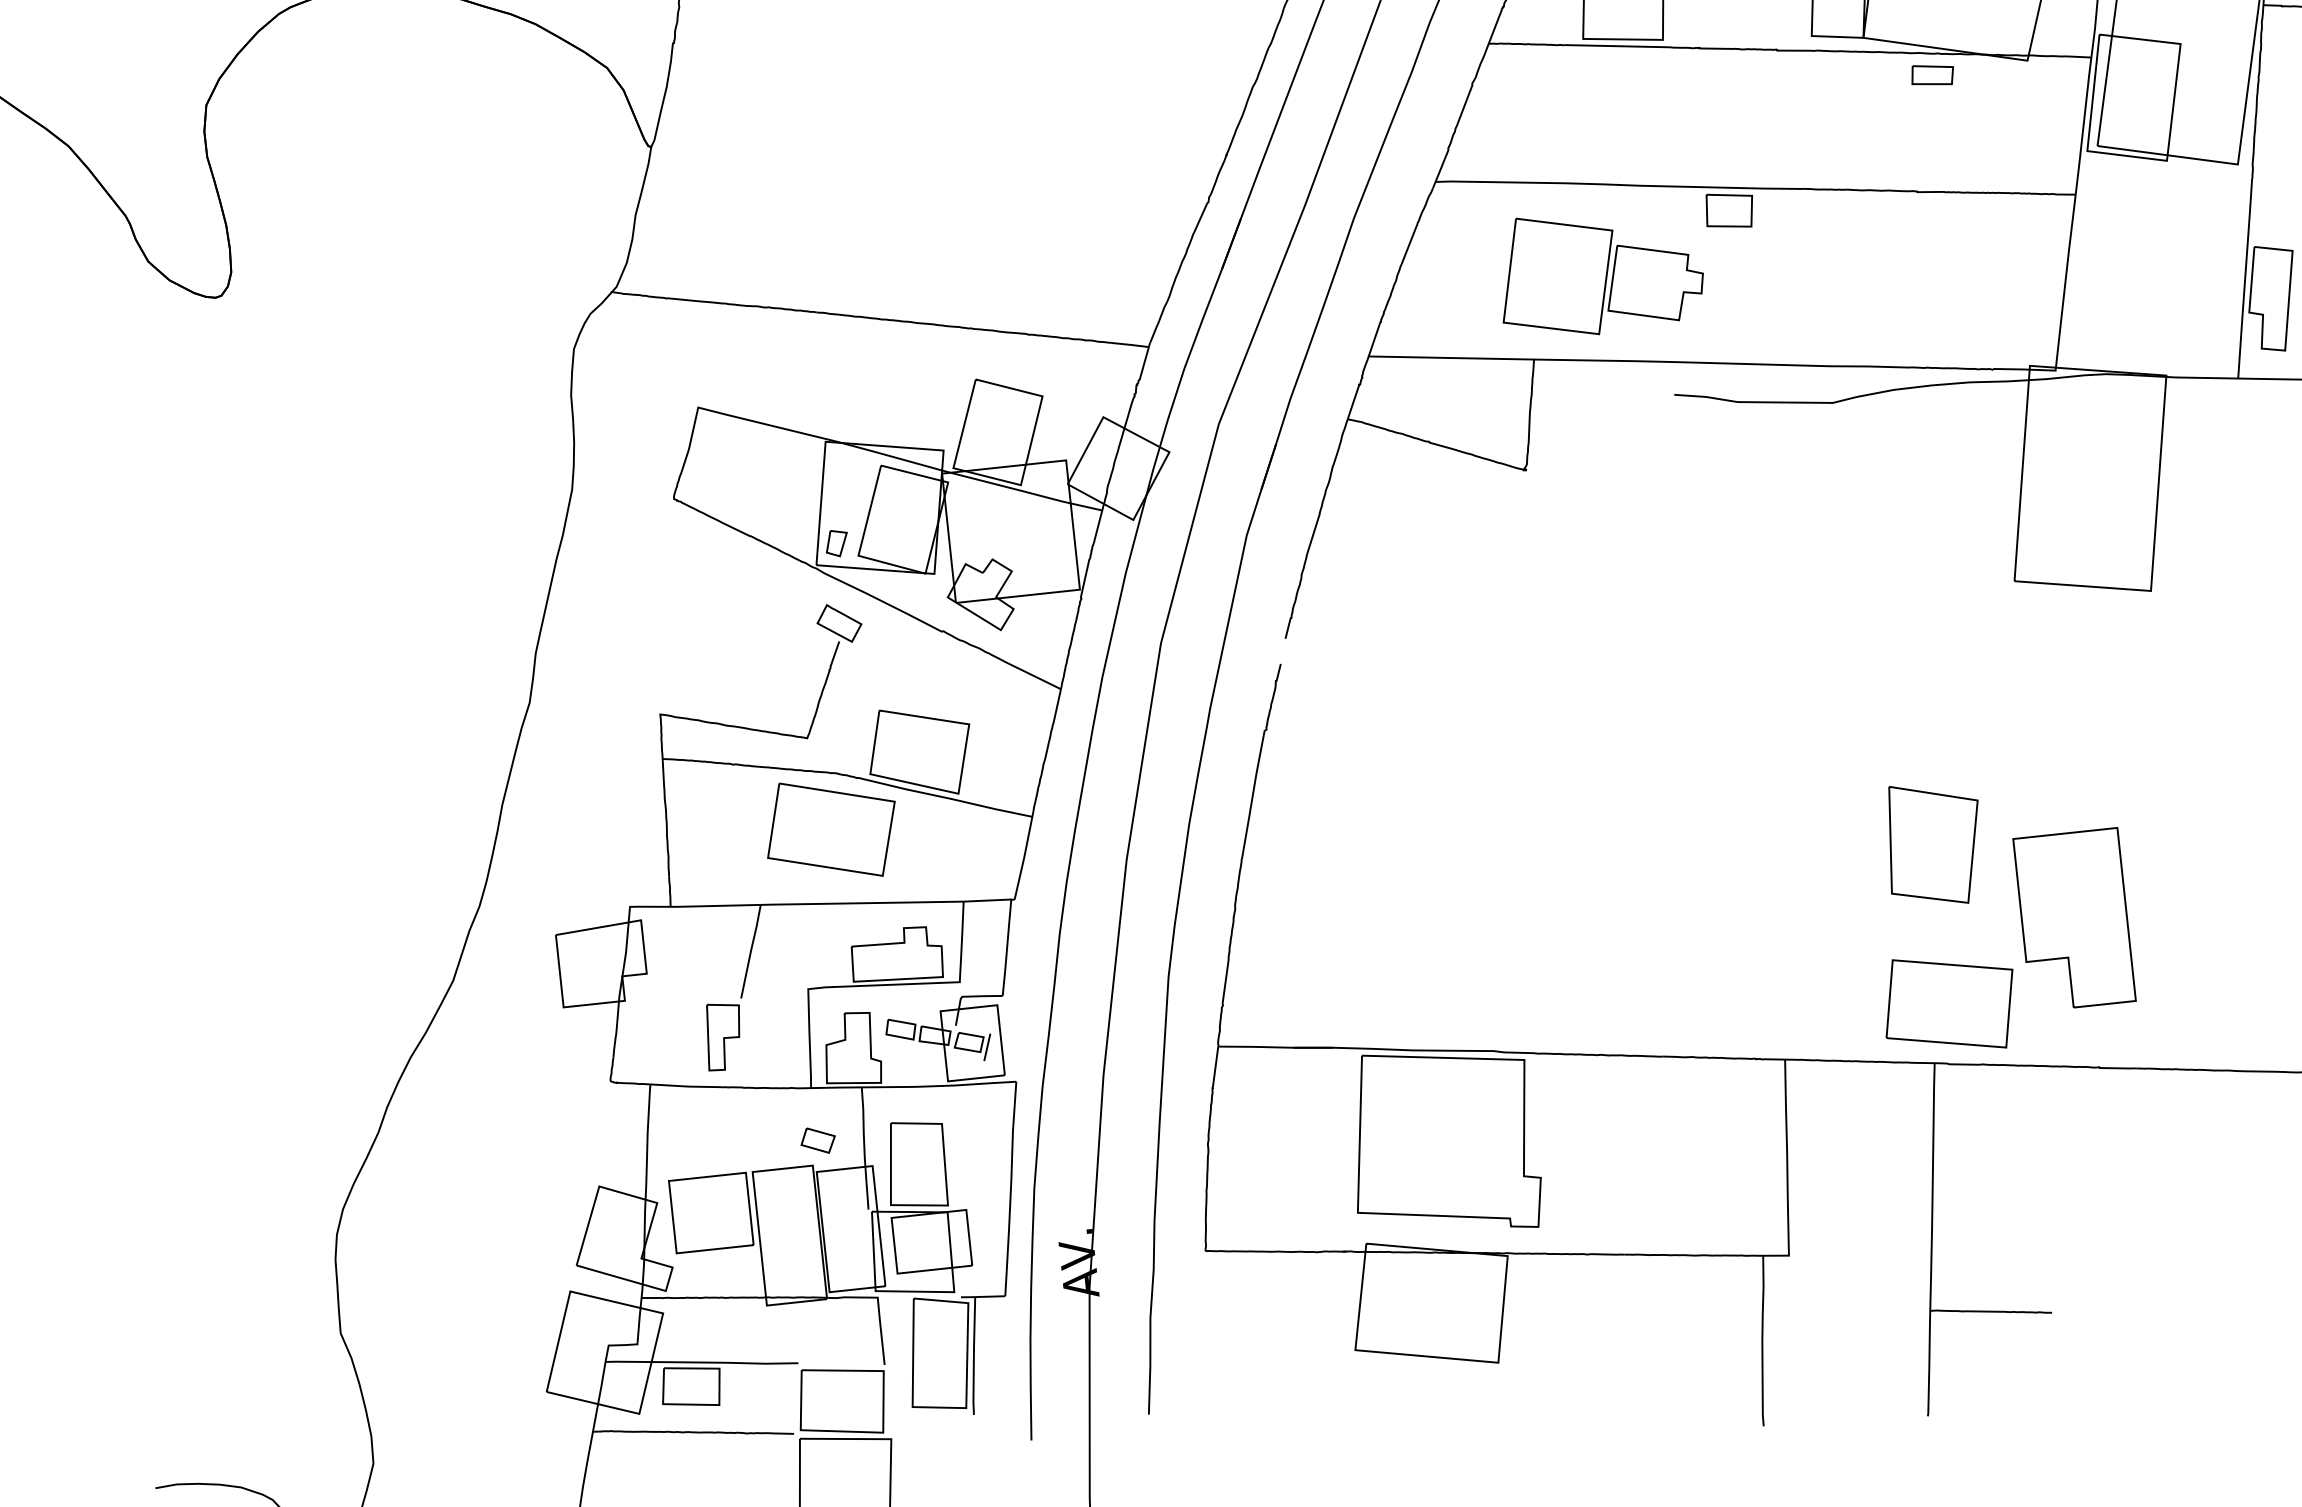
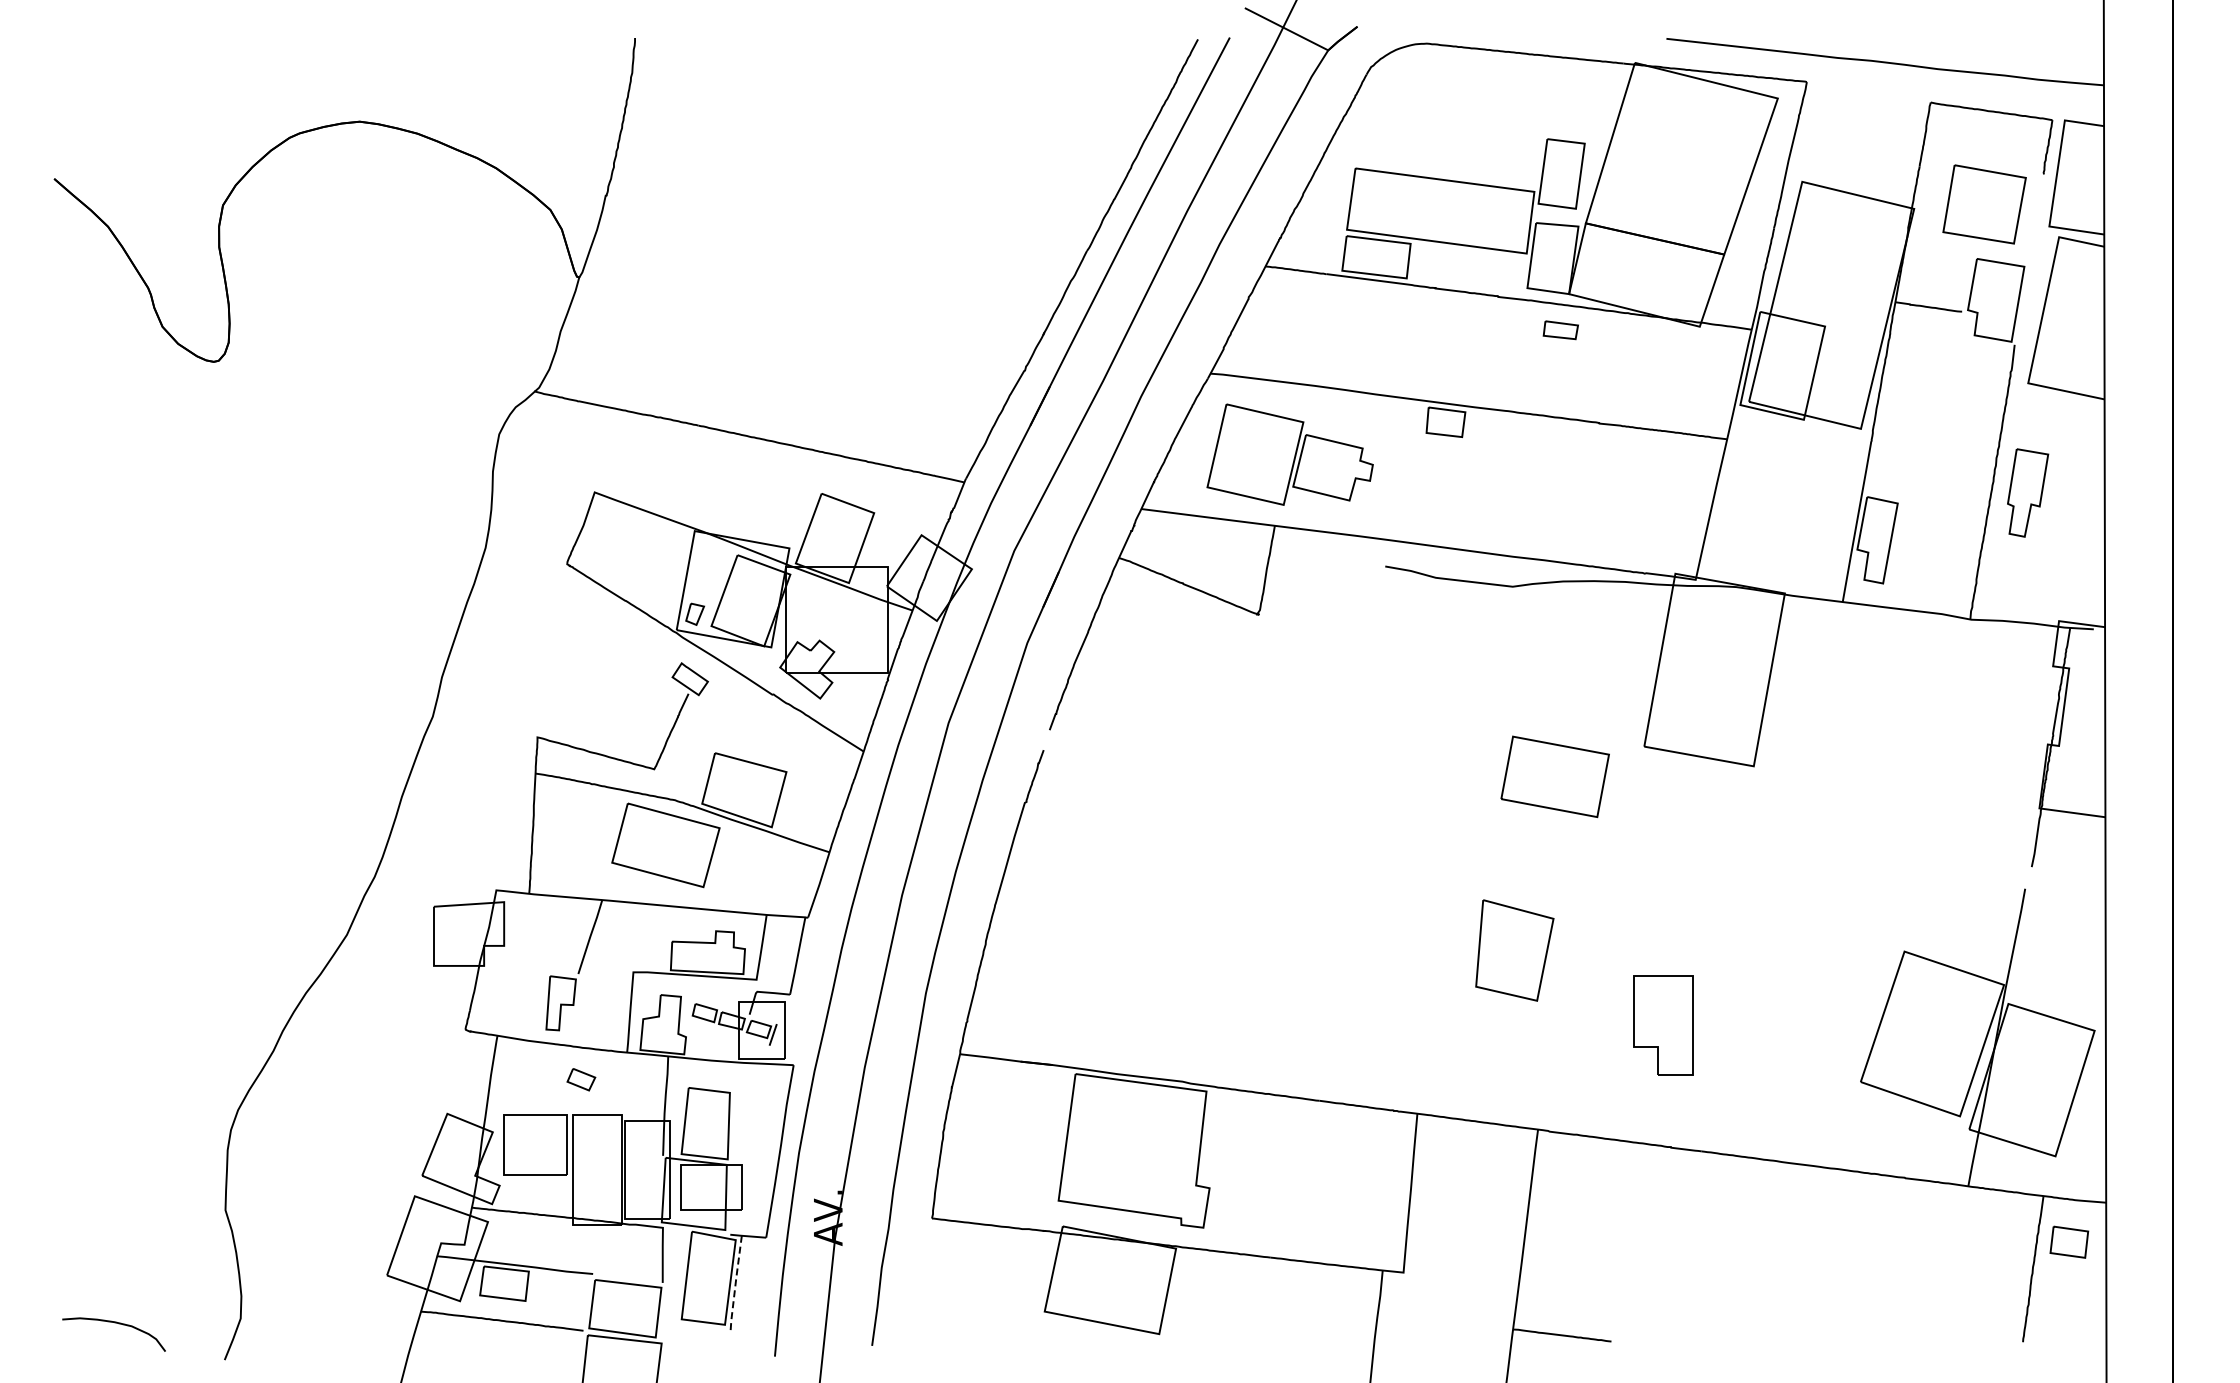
part: (1932, 75) -> (1560, 330), moved
part: (1599, 271) -> (1289, 454), moved
part: (1934, 844) -> (1514, 950), moved
part: (2074, 919) -> (1663, 1025), size x0.7
part: (1948, 1003) -> (1554, 776), moved
part: (818, 1140) -> (581, 1079), moved
line: (973, 1356) -> (735, 1283), solid -> dashed

